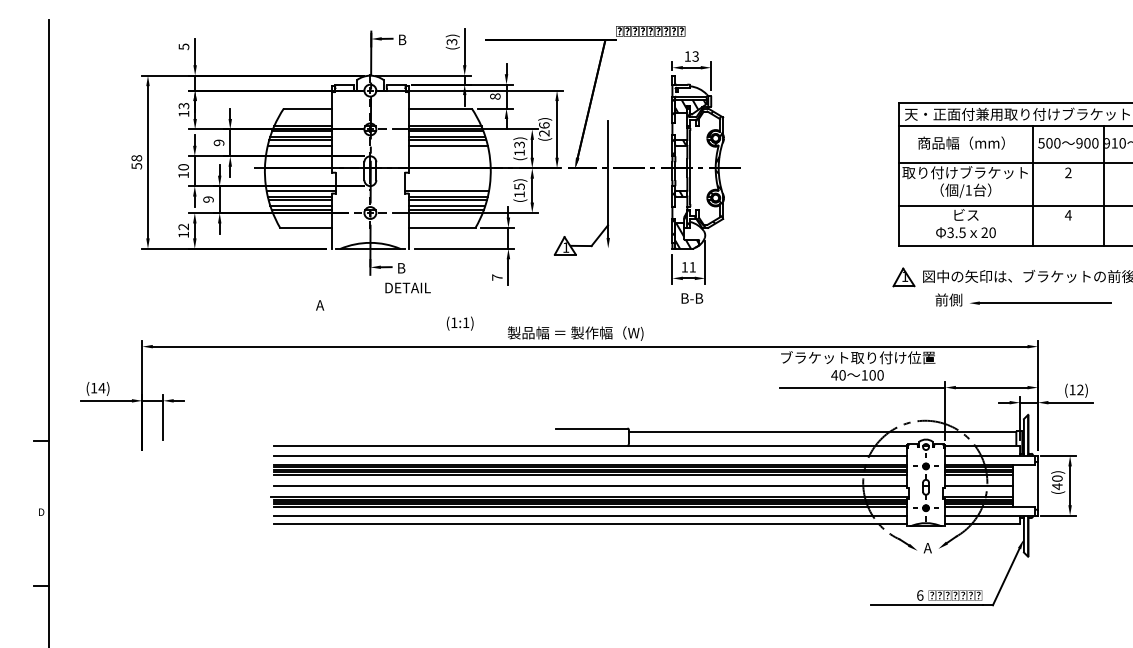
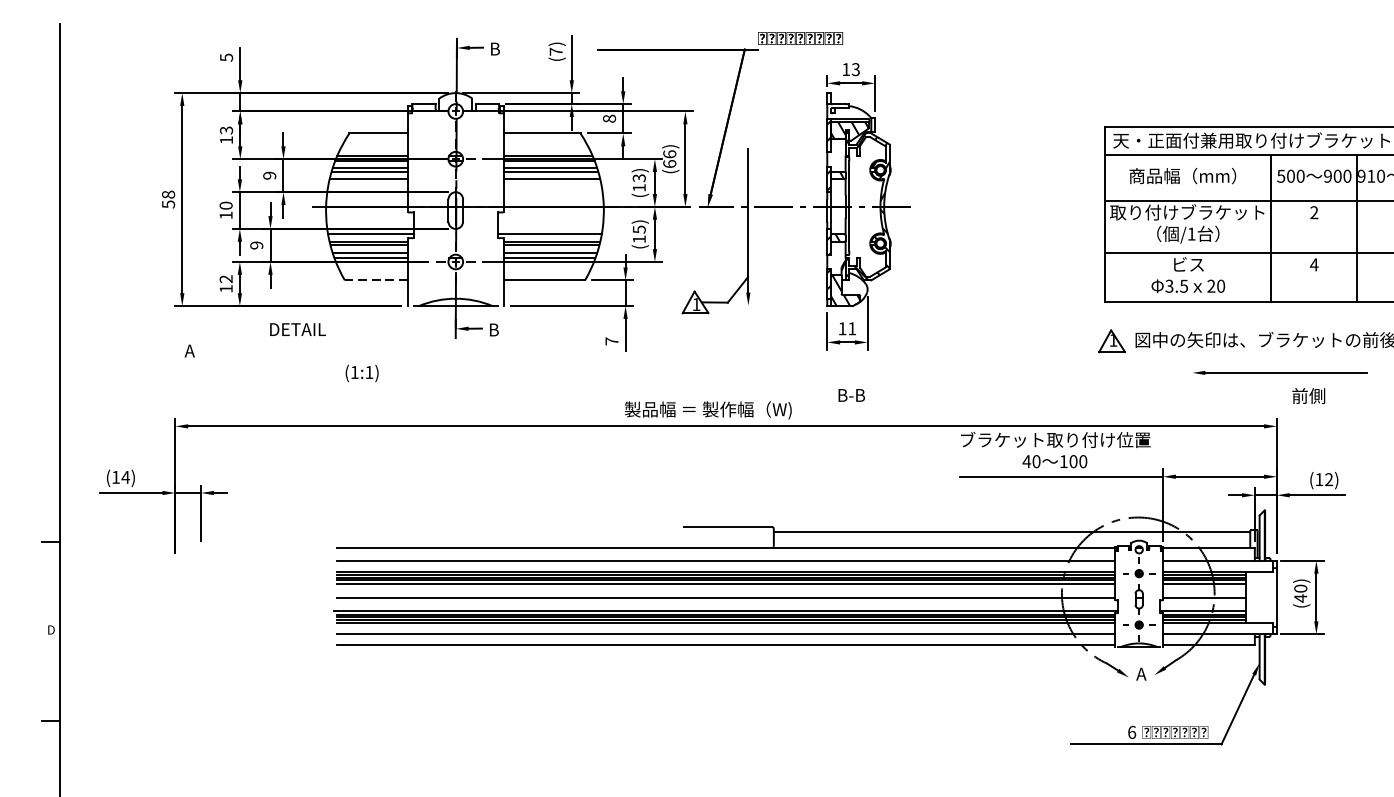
text: (451, 41) -> (555, 51), (3) -> (7)
text: (544, 133) -> (669, 164), (26) -> (66)
line: (305, 227) -> (375, 279), solid -> dashed
text: (692, 298) -> (851, 395), moved
text: (948, 299) -> (1308, 395), moved
text: (394, 306) -> (281, 352), moved

